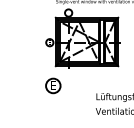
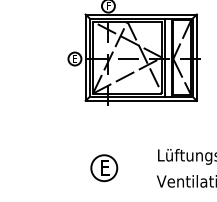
part: (53, 85) -> (104, 167), moved

